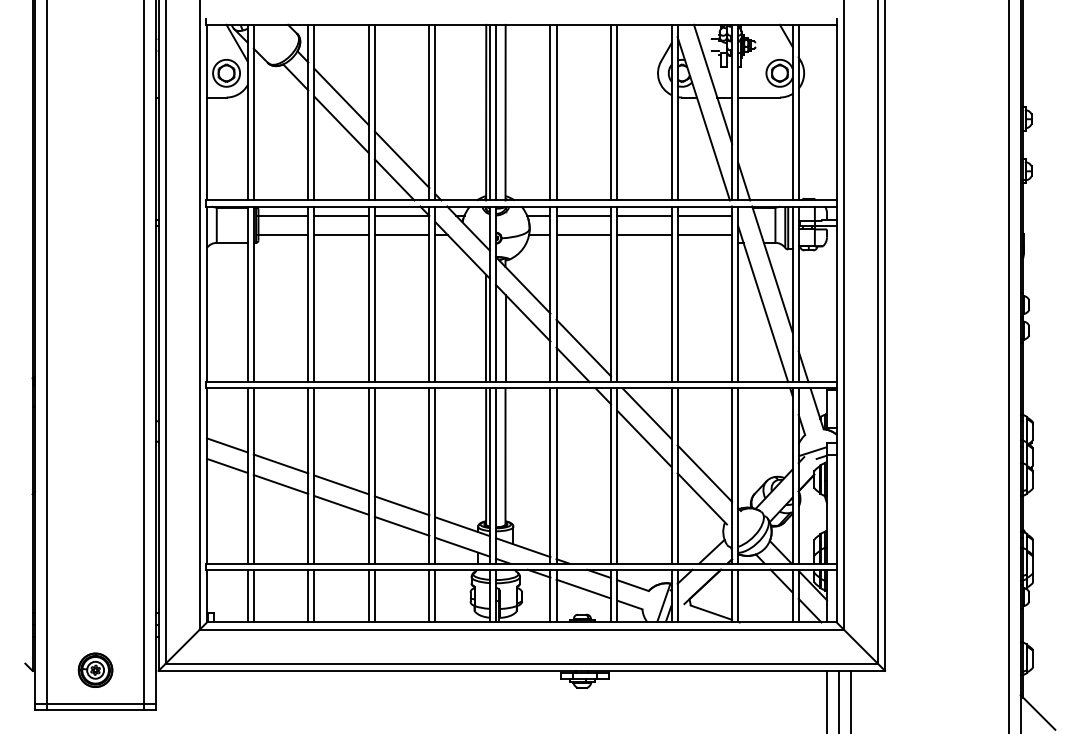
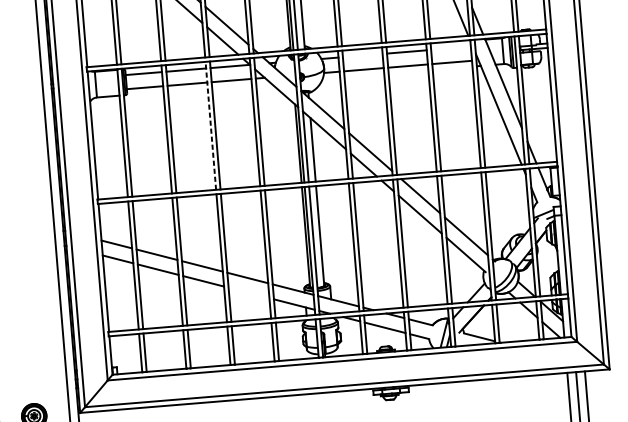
line: (583, 215) -> (362, 55), removed
line: (704, 215) -> (450, 48), removed
line: (368, 294) -> (210, 126), solid -> dashed
line: (401, 525) -> (248, 292), removed

